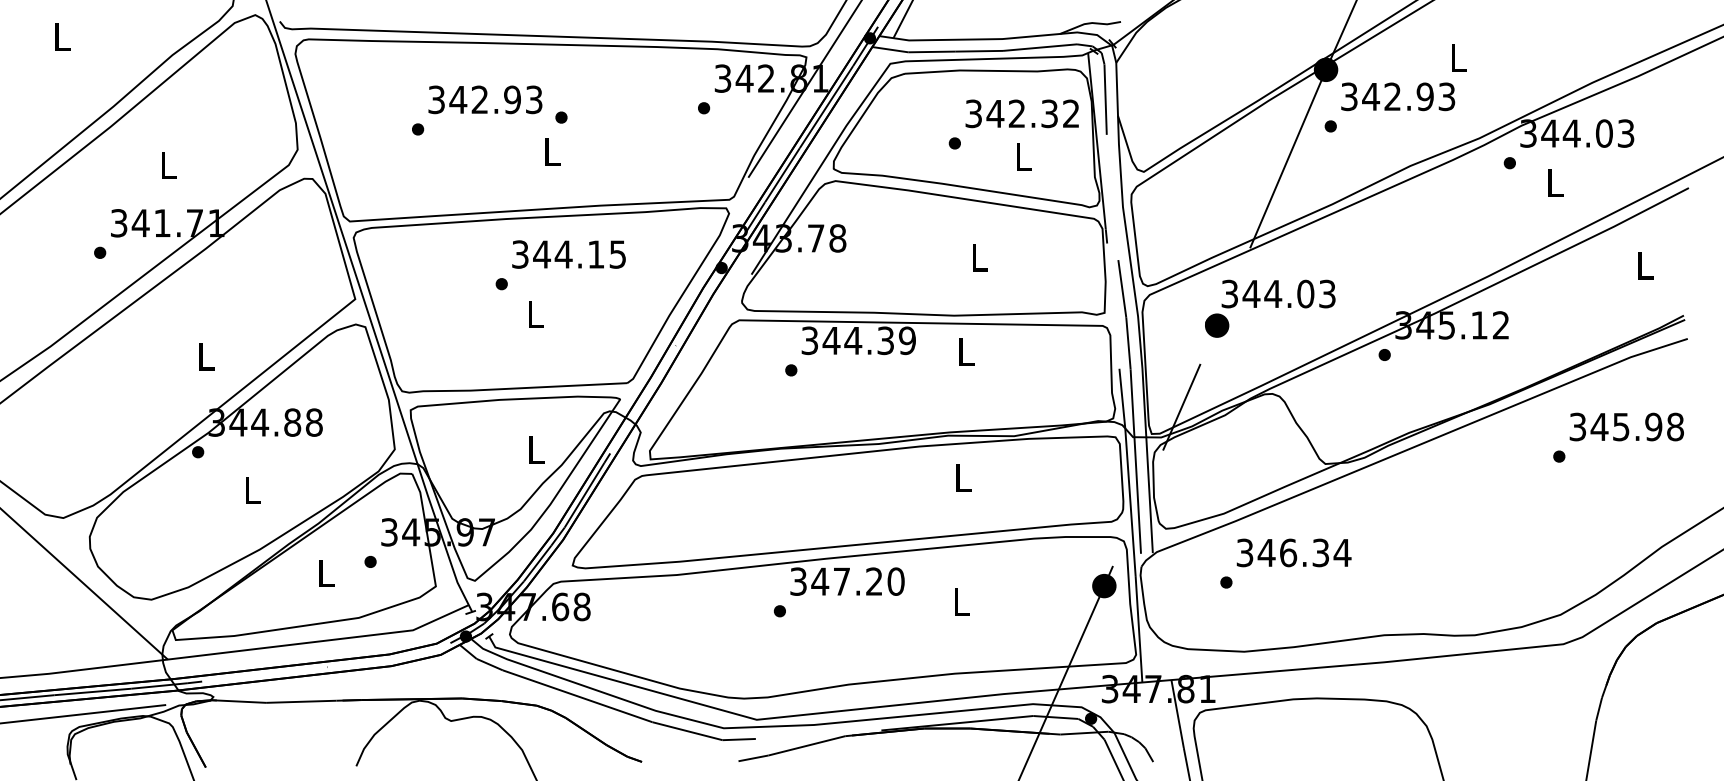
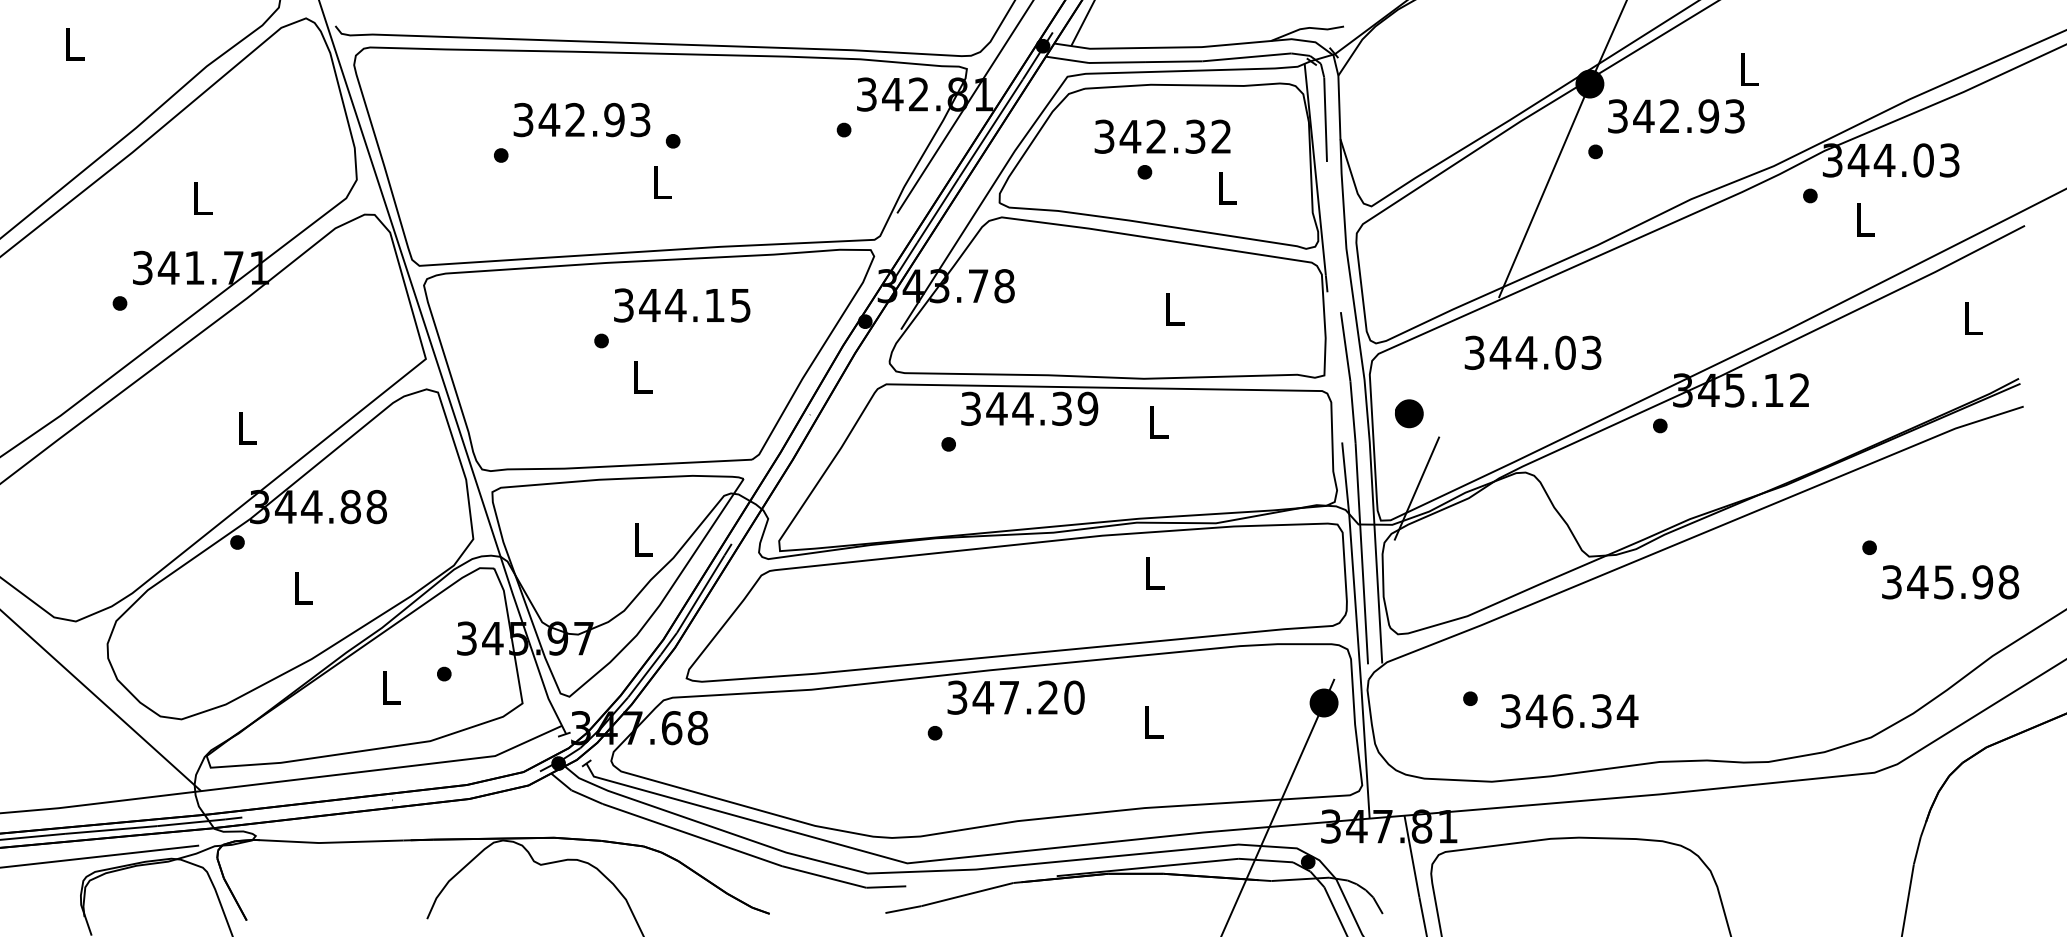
text: (1022, 113) -> (1162, 136), moved
part: (1217, 325) -> (1409, 413), moved
text: (1626, 427) -> (1950, 582), moved
text: (1294, 553) -> (1569, 711), moved

